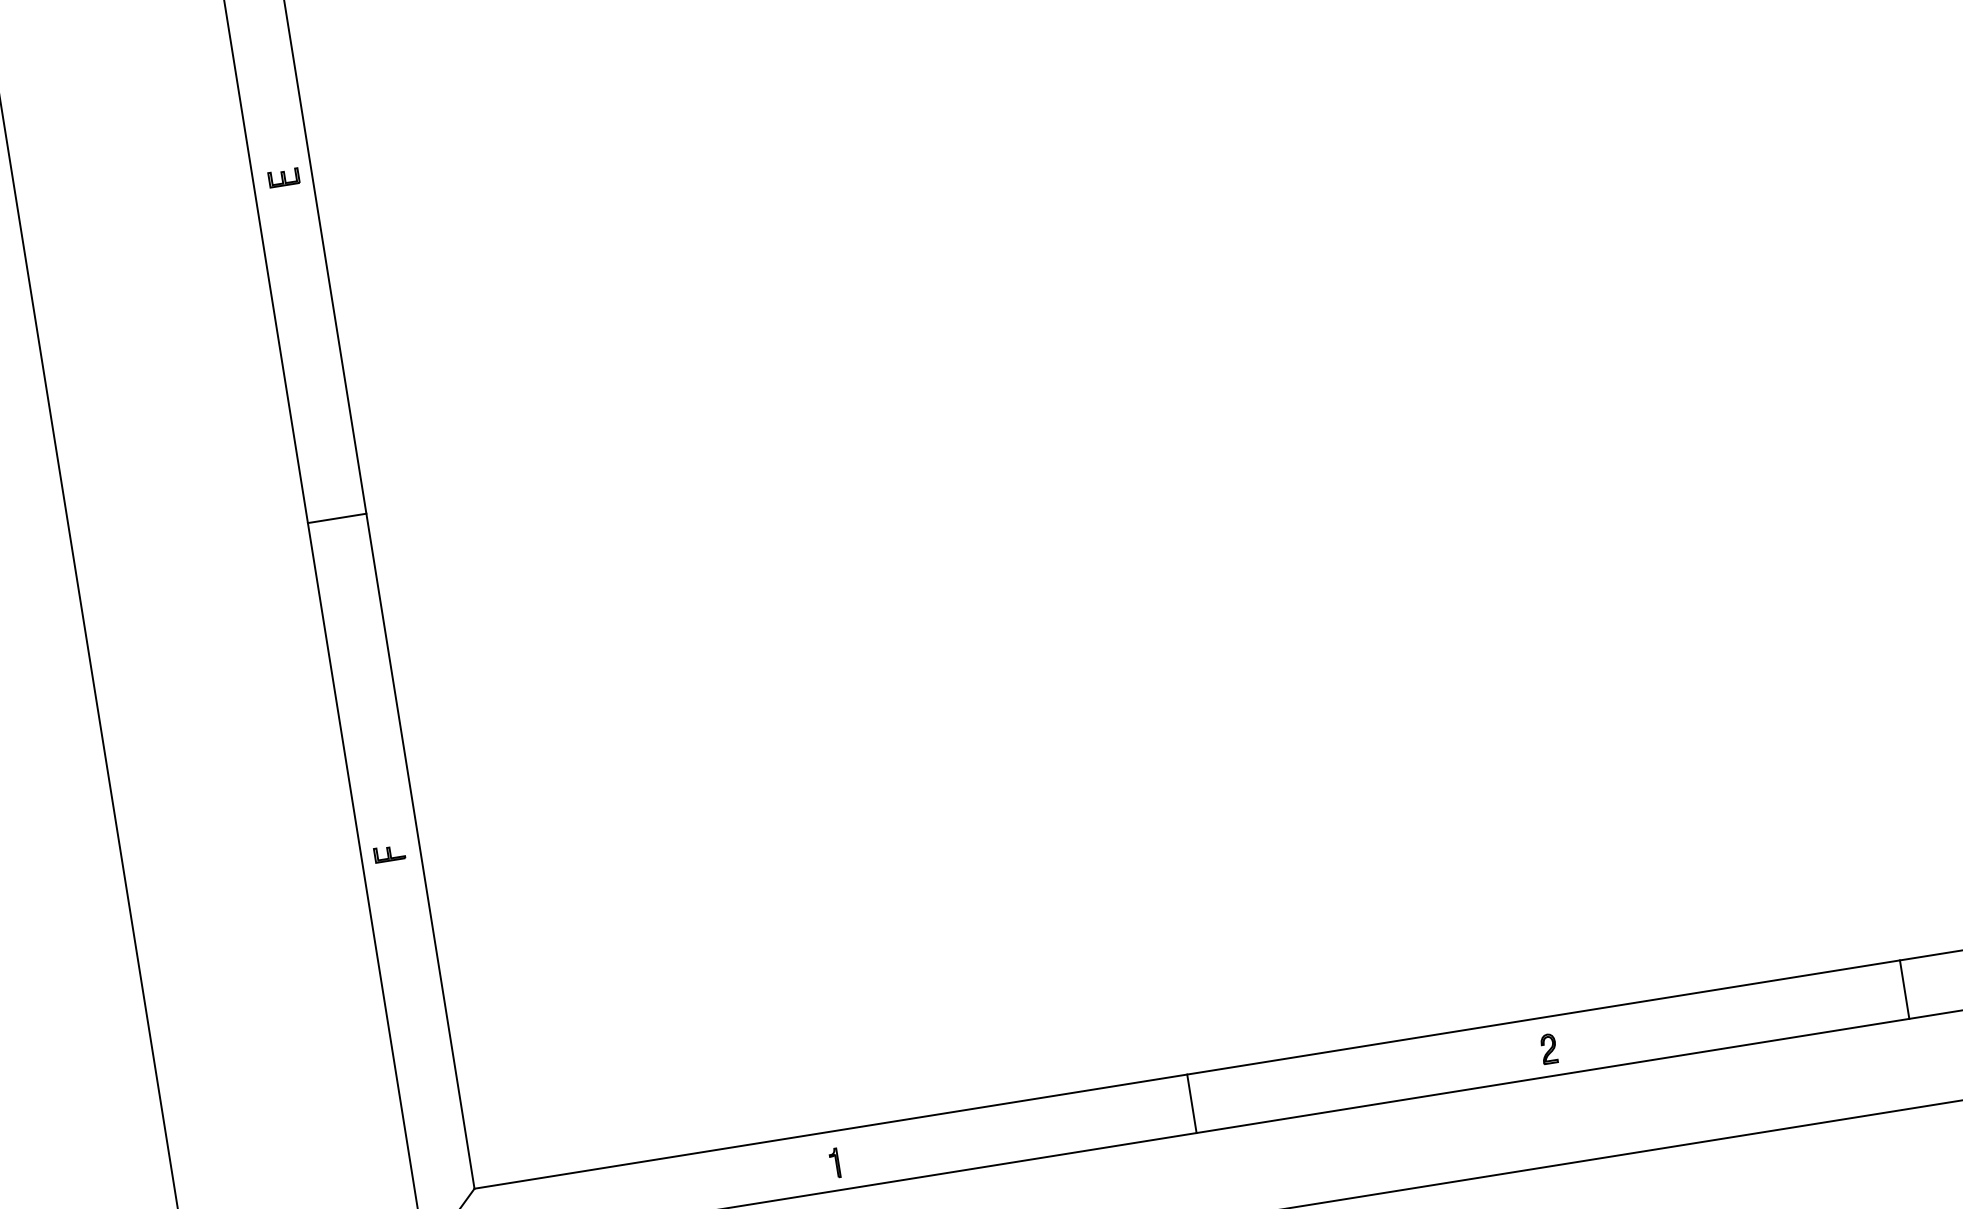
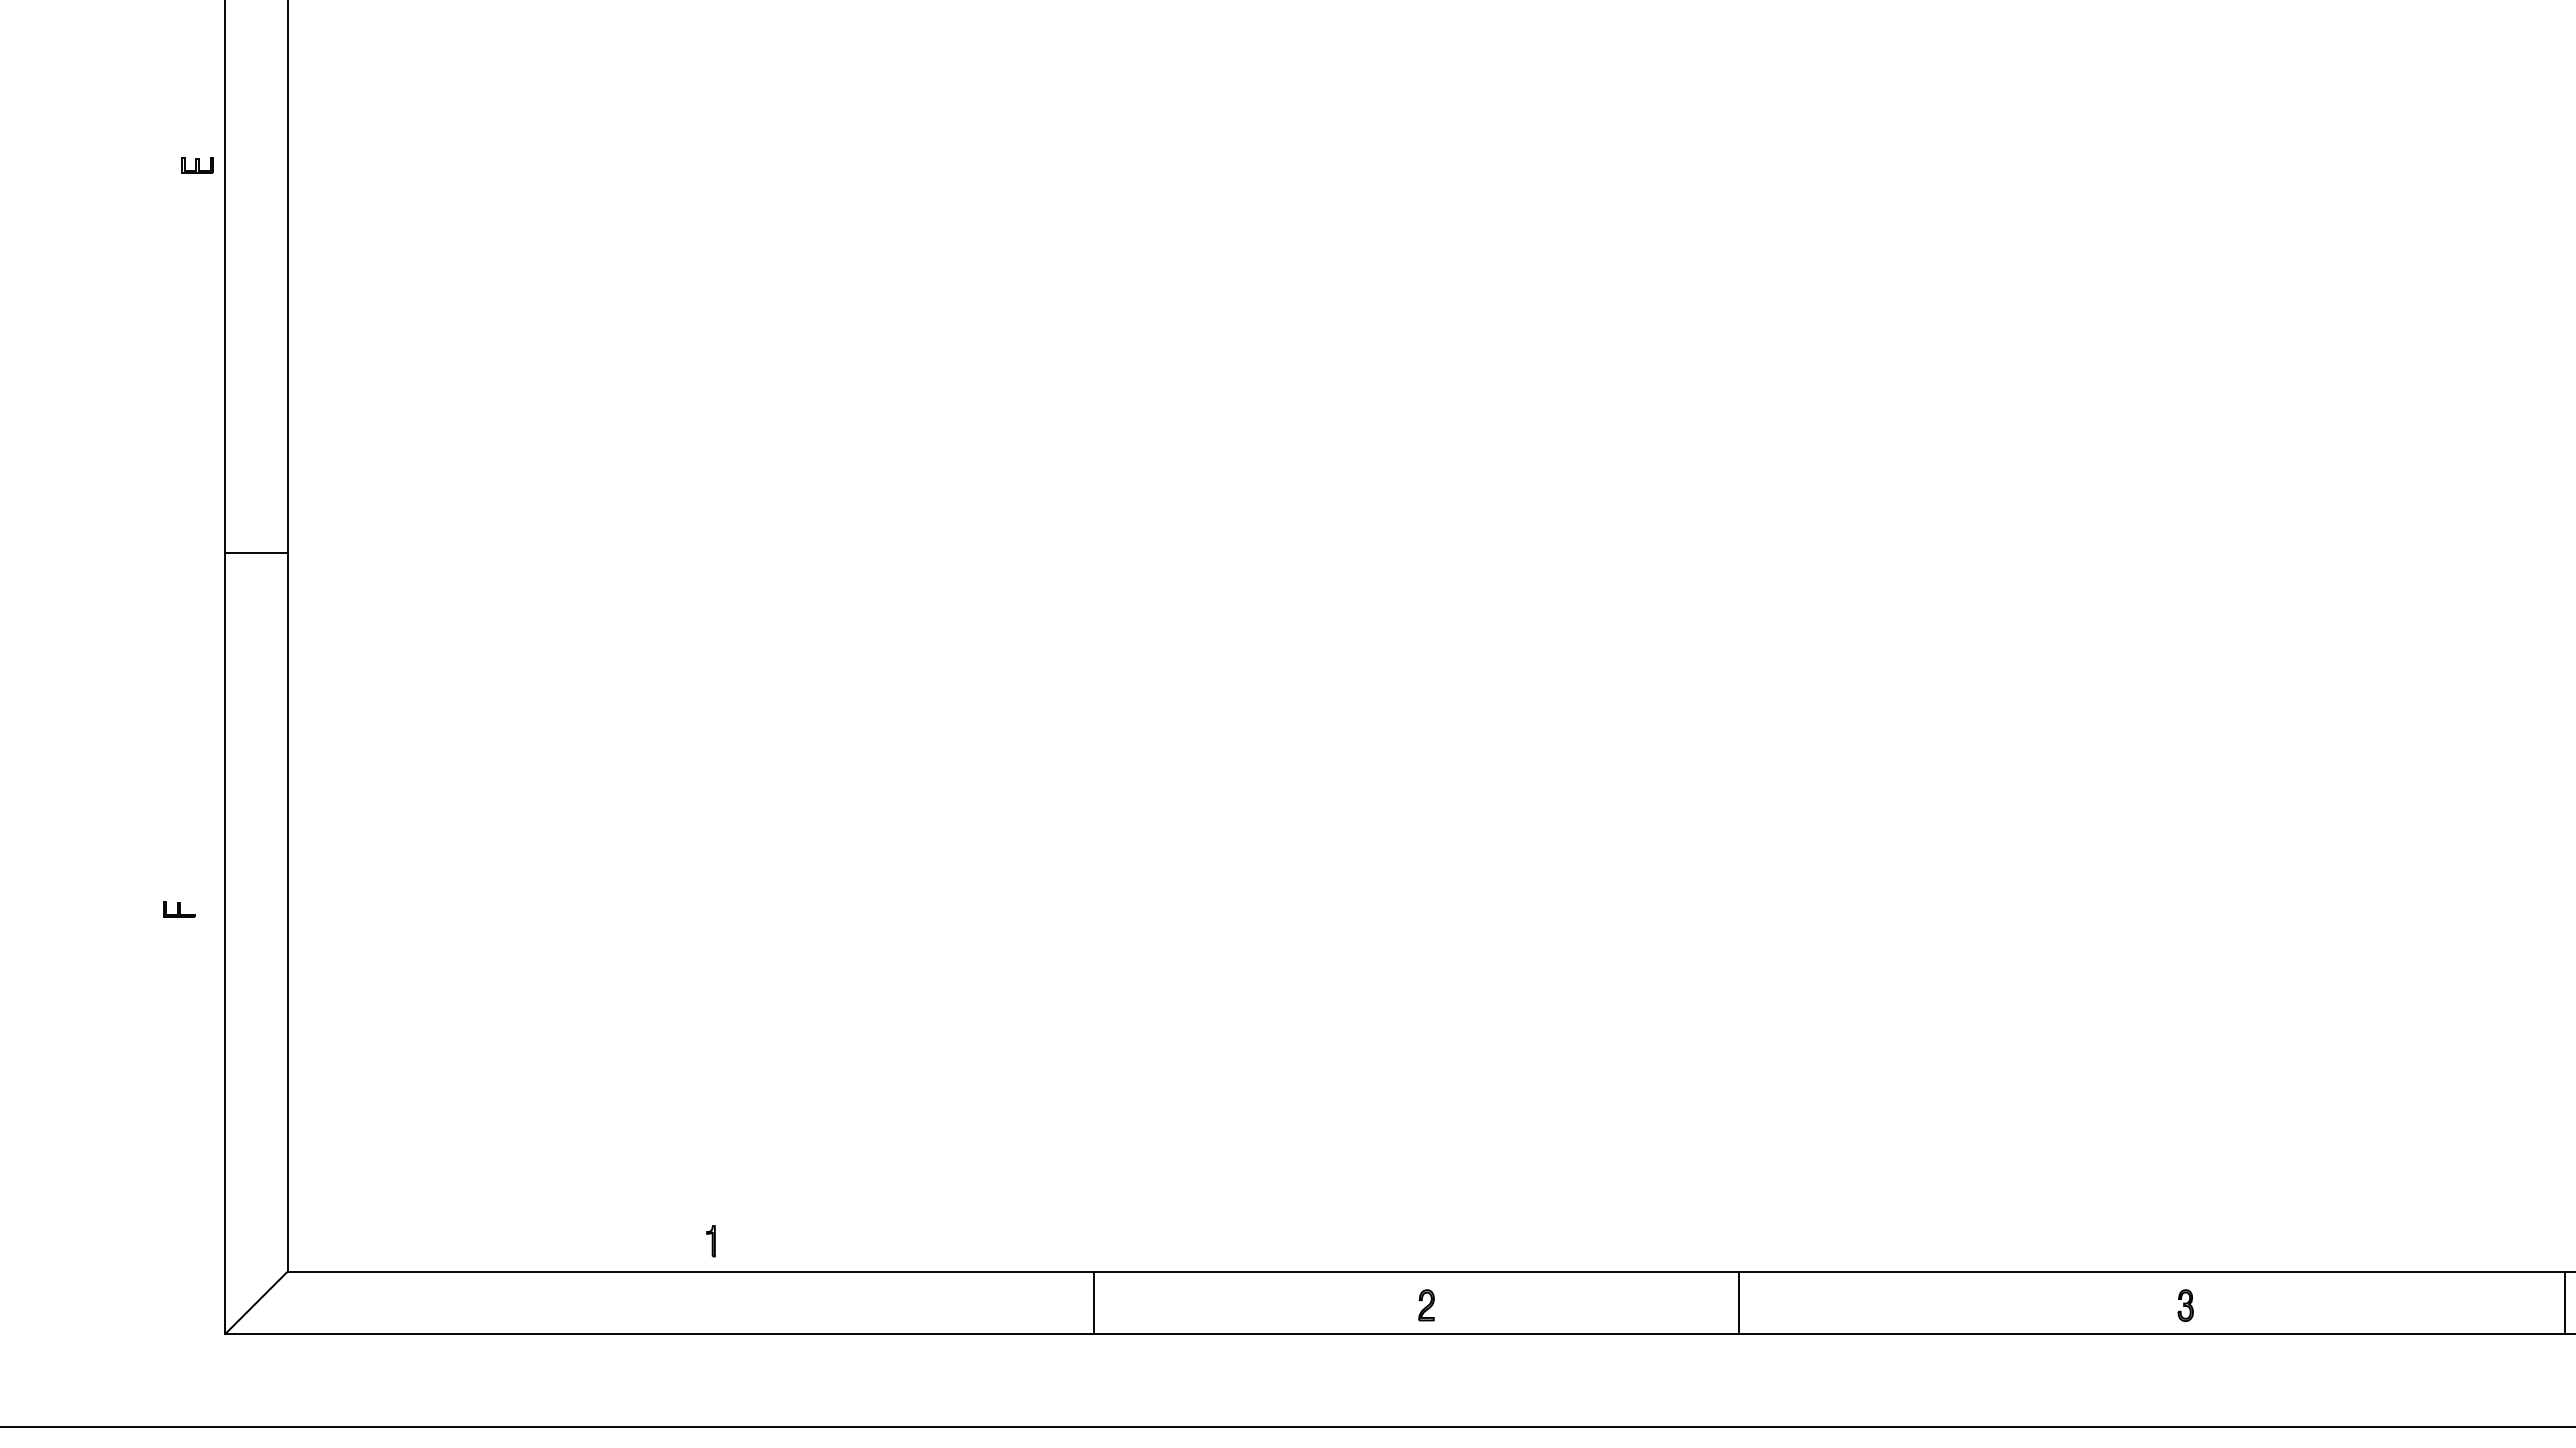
part: (283, 178) -> (197, 165), moved
part: (389, 853) -> (179, 909), moved
line: (1904, 989) -> (1738, 1302), moved
line: (1191, 1103) -> (1093, 1302), moved
part: (834, 1163) -> (710, 1241), moved

